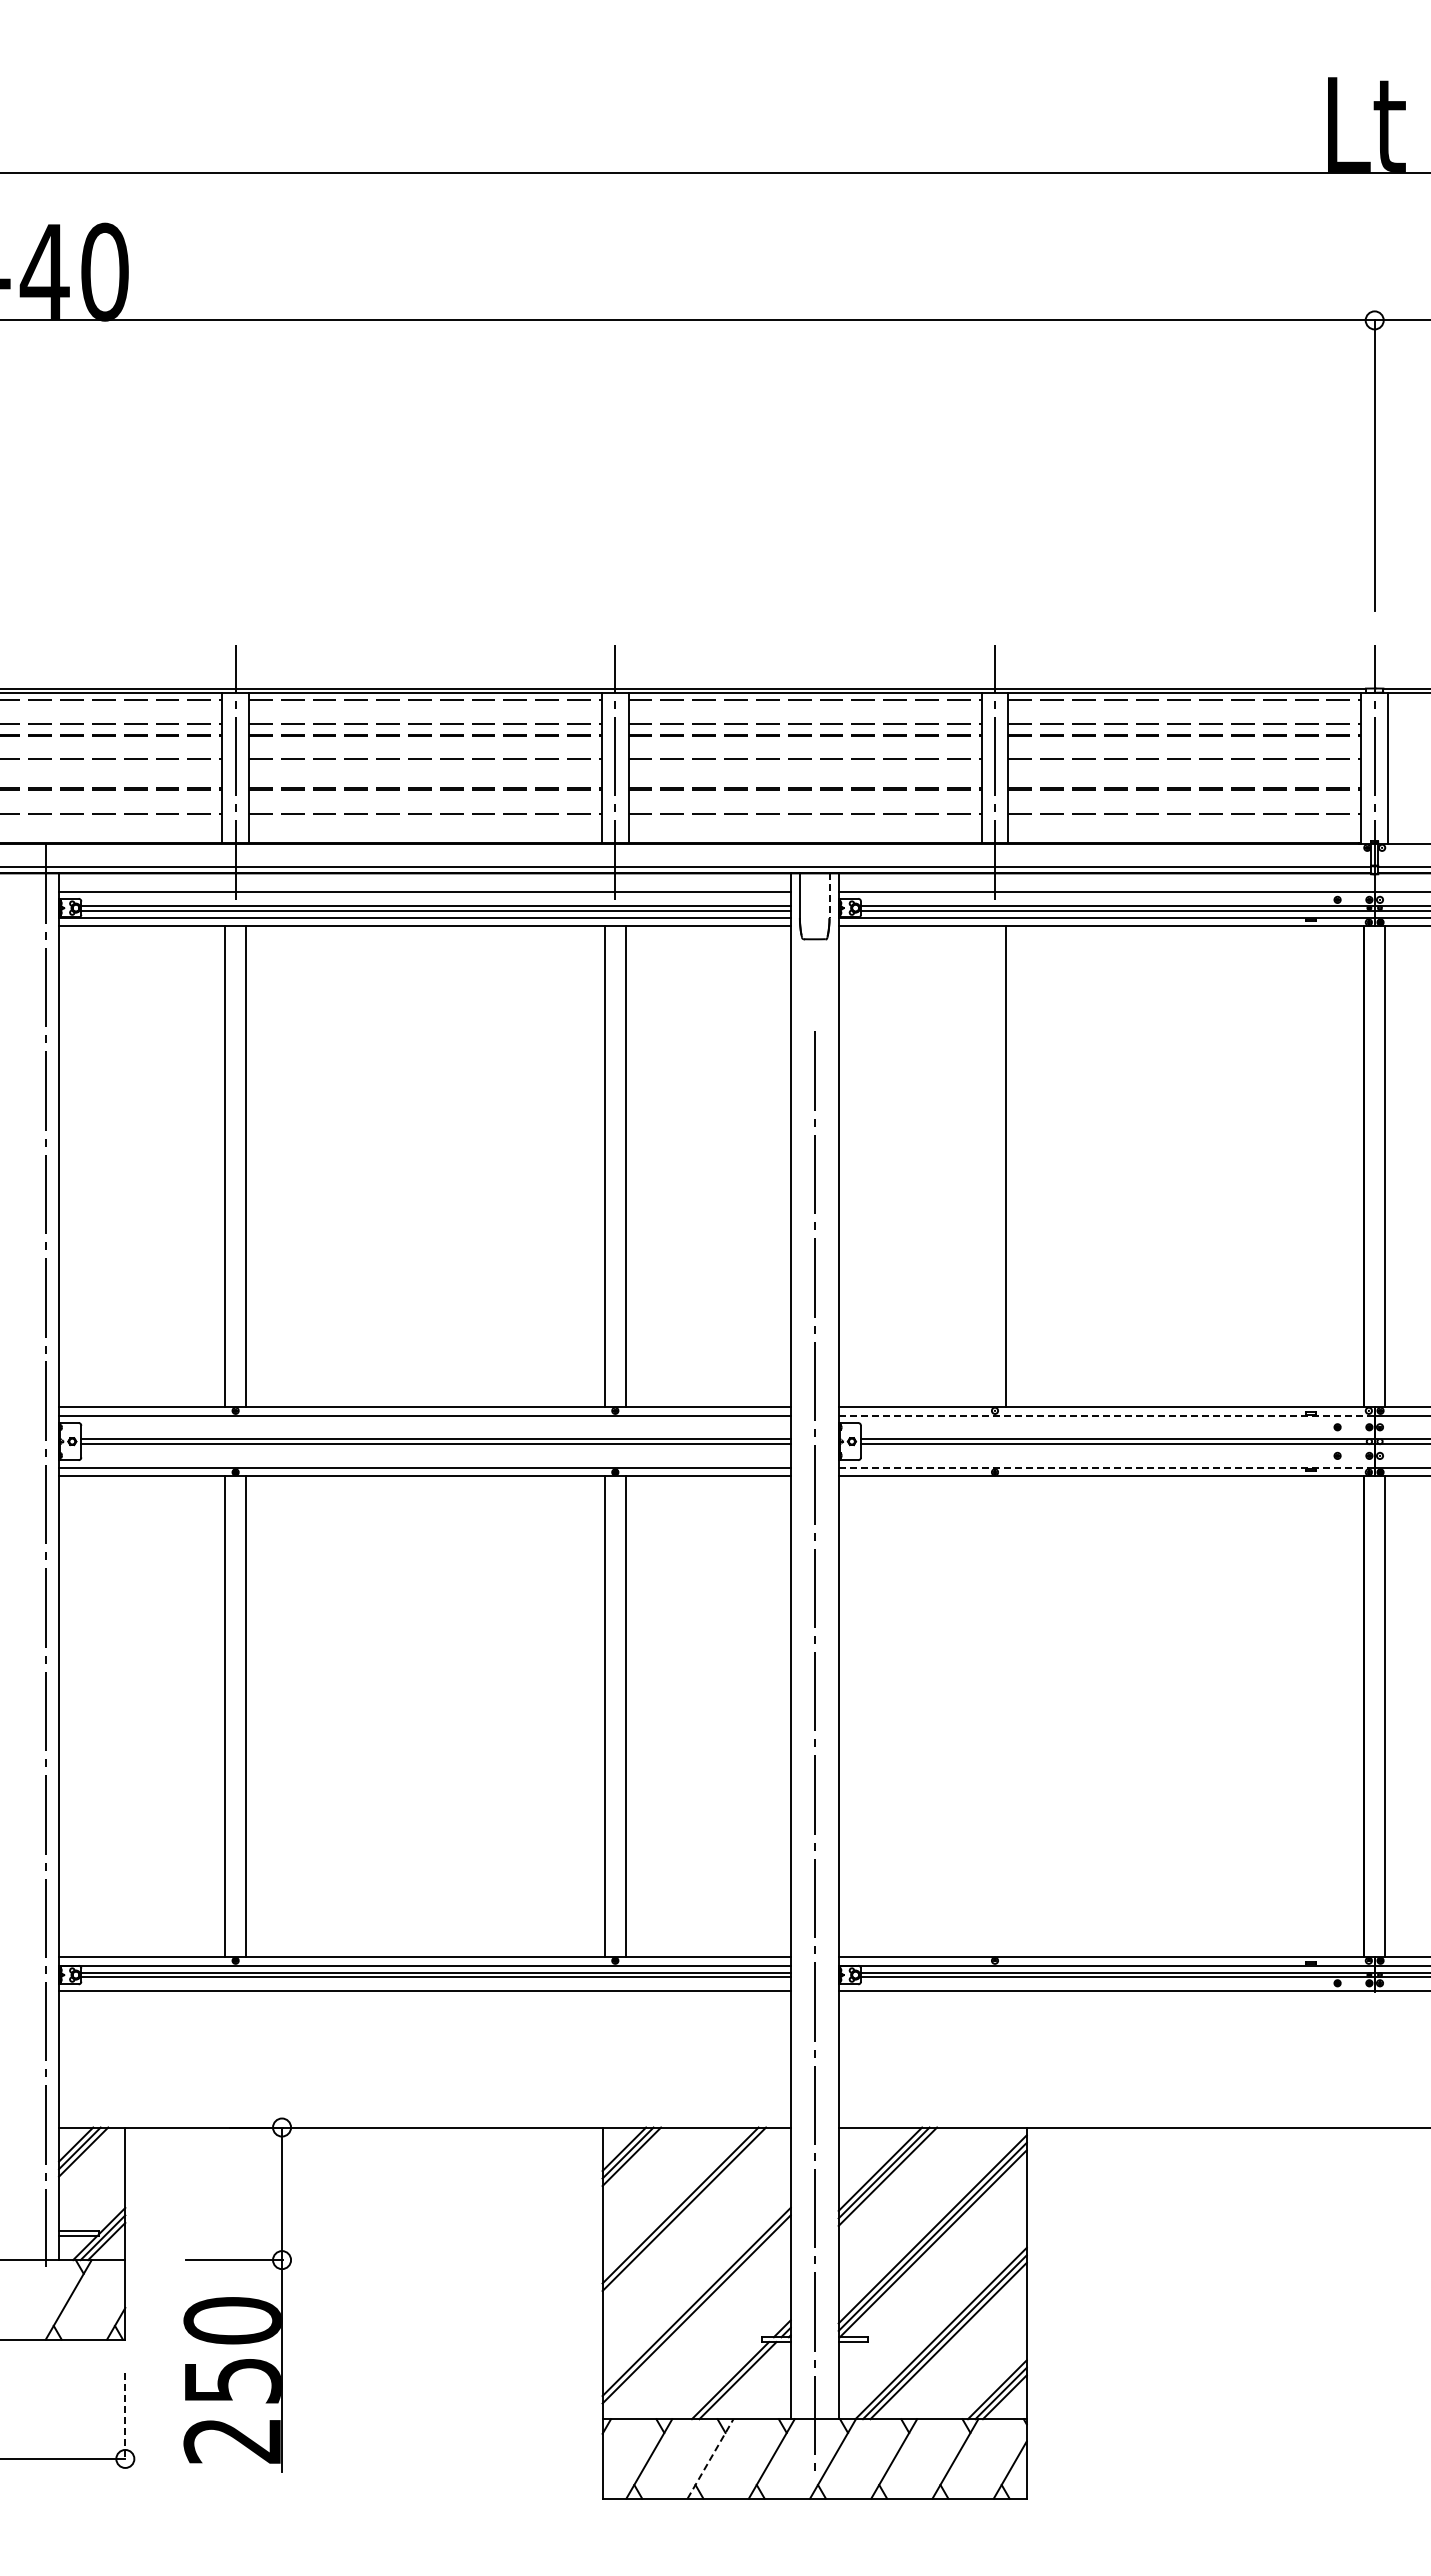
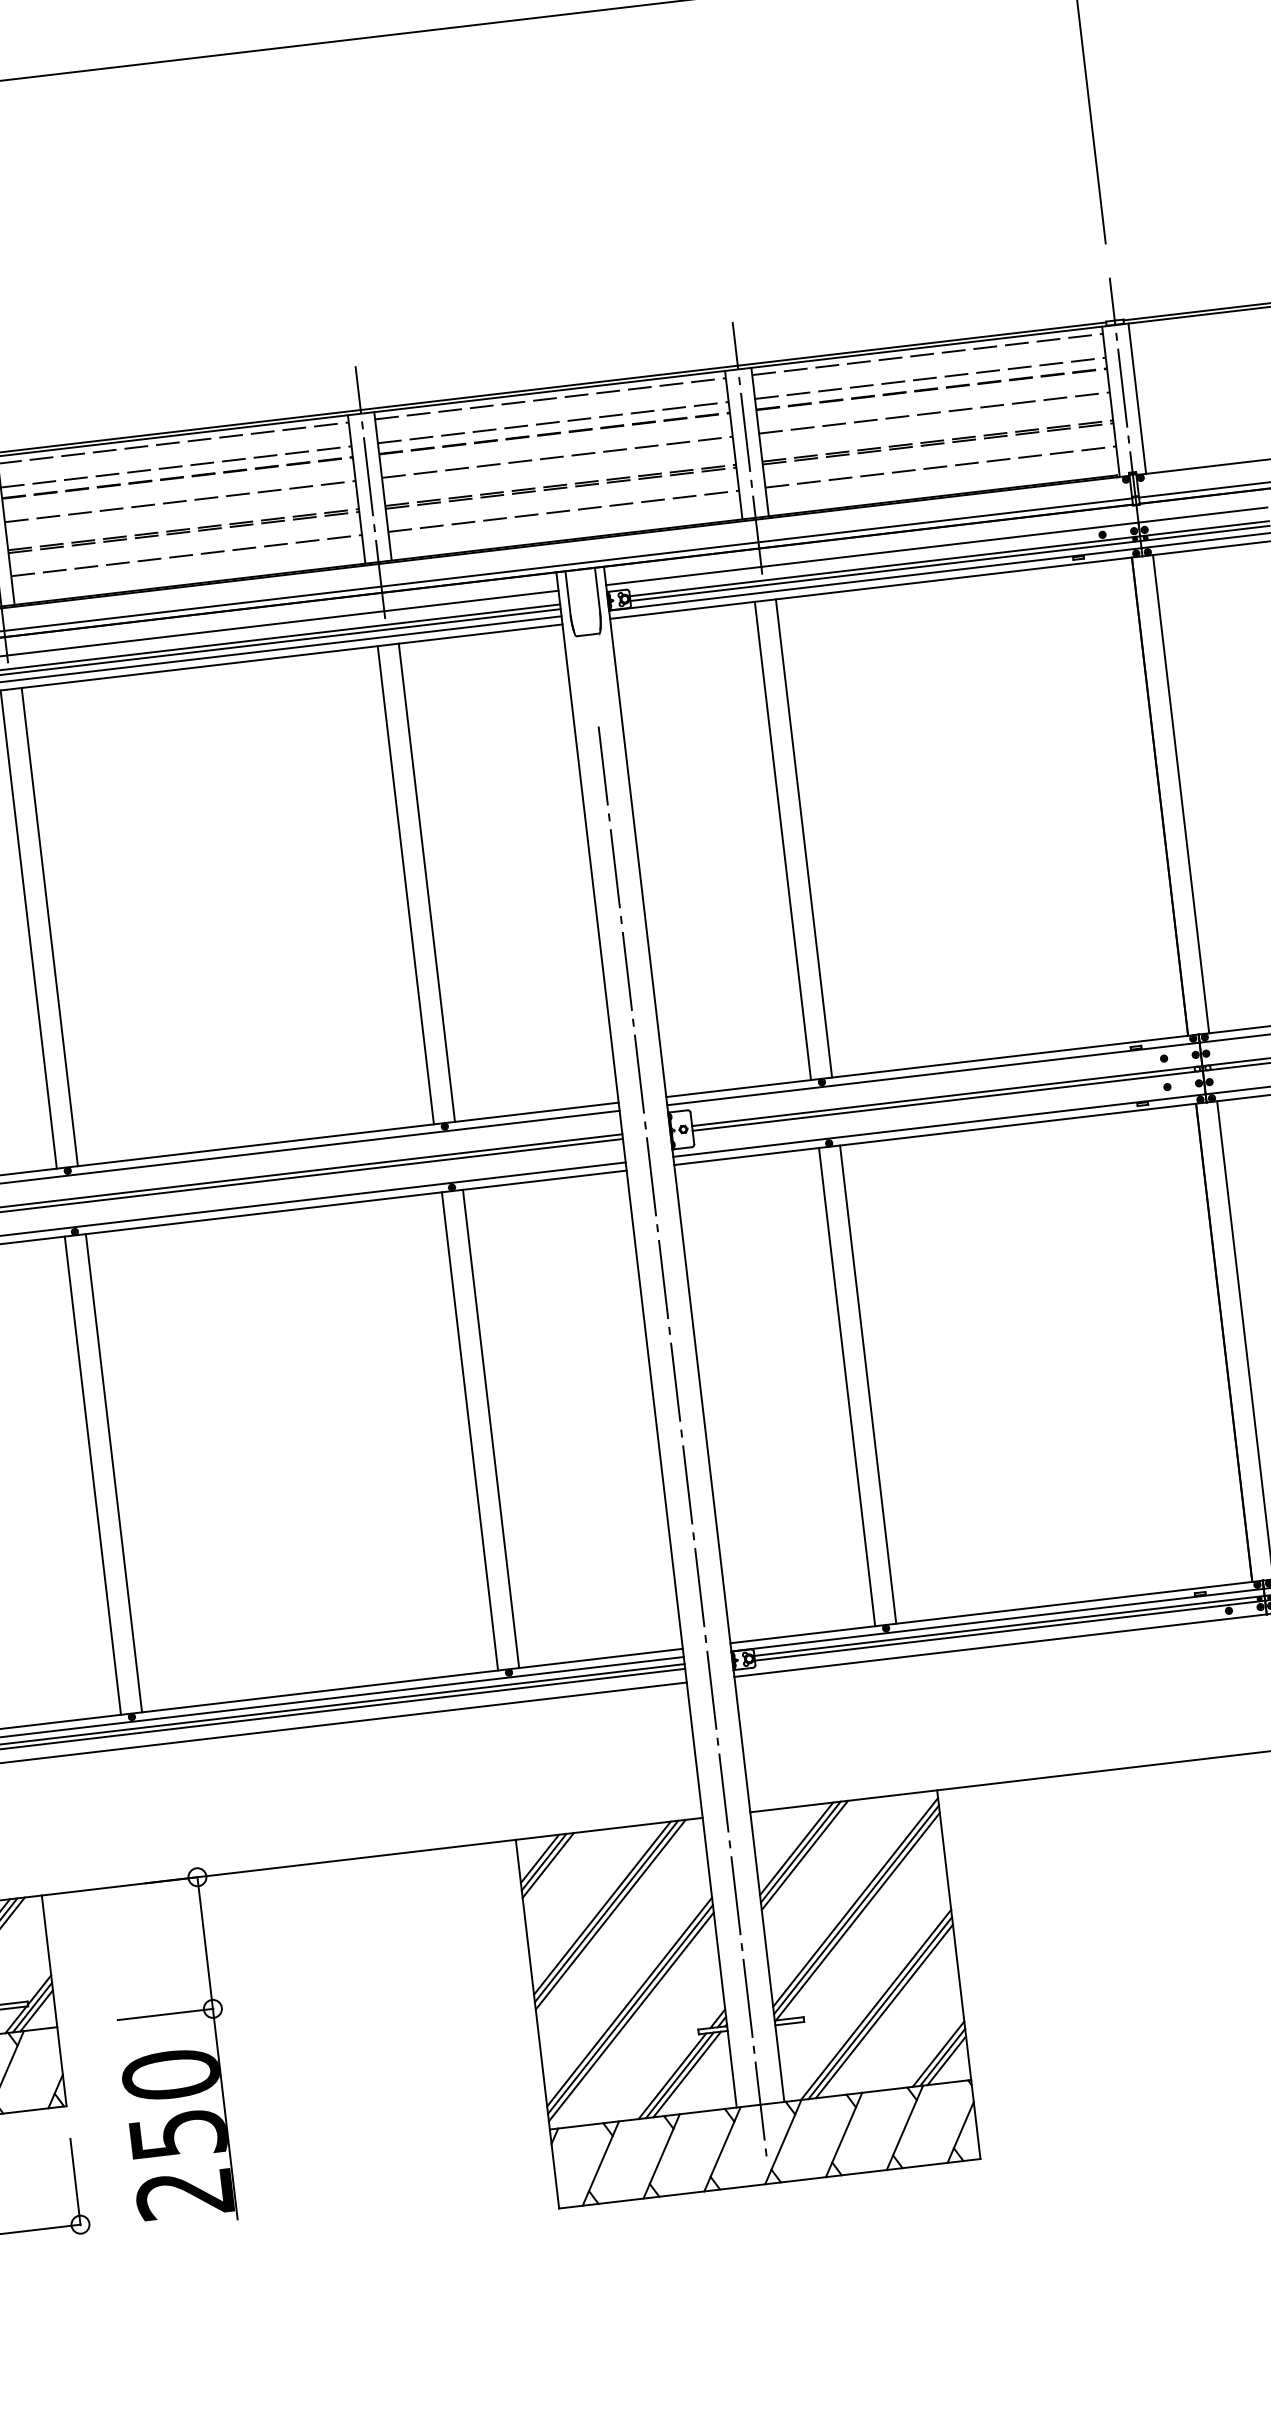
line: (829, 896) -> (597, 590), dashed -> solid
line: (984, 1166) -> (783, 840), added
line: (1107, 1415) -> (934, 1073), dashed -> solid
line: (1107, 1467) -> (940, 1125), dashed -> solid
line: (984, 1716) -> (847, 1387), added
line: (1005, 1716) -> (868, 1384), added
line: (687, 2212) -> (610, 1914), added
line: (696, 2316) -> (631, 2016), added
line: (745, 2380) -> (687, 2074), added
line: (125, 2416) -> (75, 2182), dashed -> solid
line: (710, 2458) -> (661, 2155), dashed -> solid

